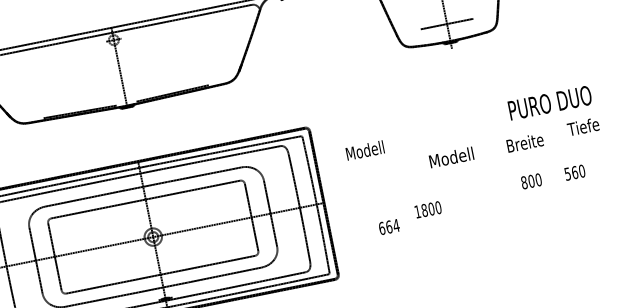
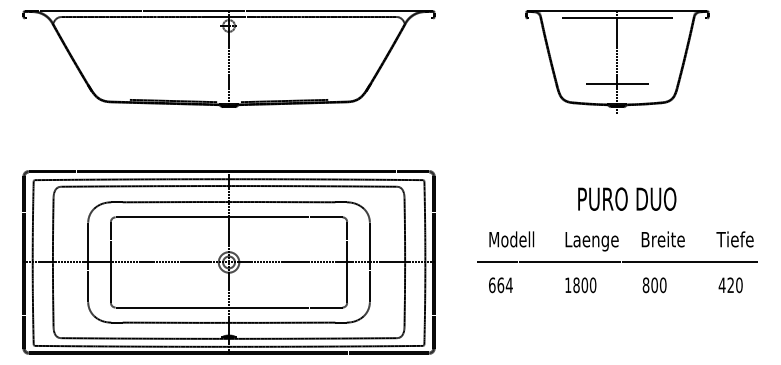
text: (550, 102) -> (627, 198), moved
text: (582, 127) -> (734, 239), moved
text: (524, 143) -> (662, 239), moved
text: (365, 150) -> (511, 239), moved
text: (451, 159) -> (591, 241), Modell -> Laenge
line: (476, 171) -> (617, 261), added
text: (571, 173) -> (726, 285), 560 -> 420
text: (531, 181) -> (654, 285), moved
text: (427, 209) -> (580, 285), moved
text: (389, 227) -> (500, 285), moved

